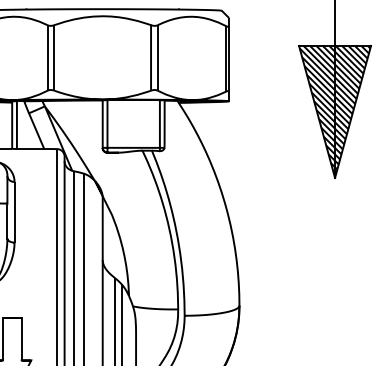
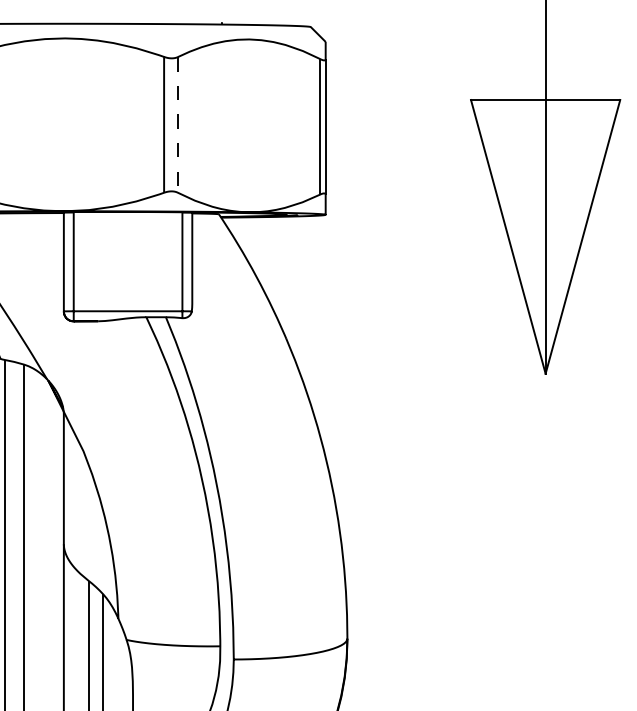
line: (157, 57) -> (177, 123), solid -> dashed
hatch: (334, 109) -> (544, 231), removed

